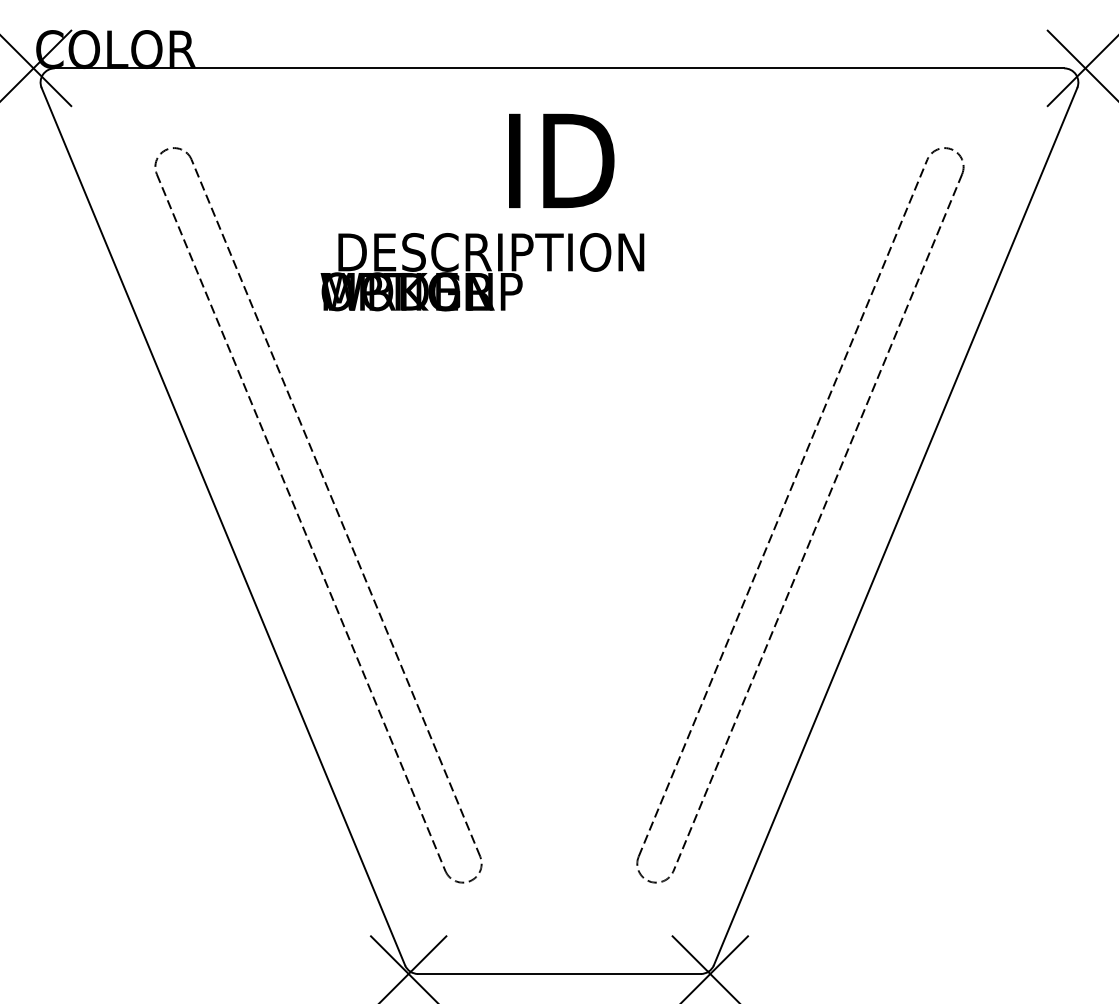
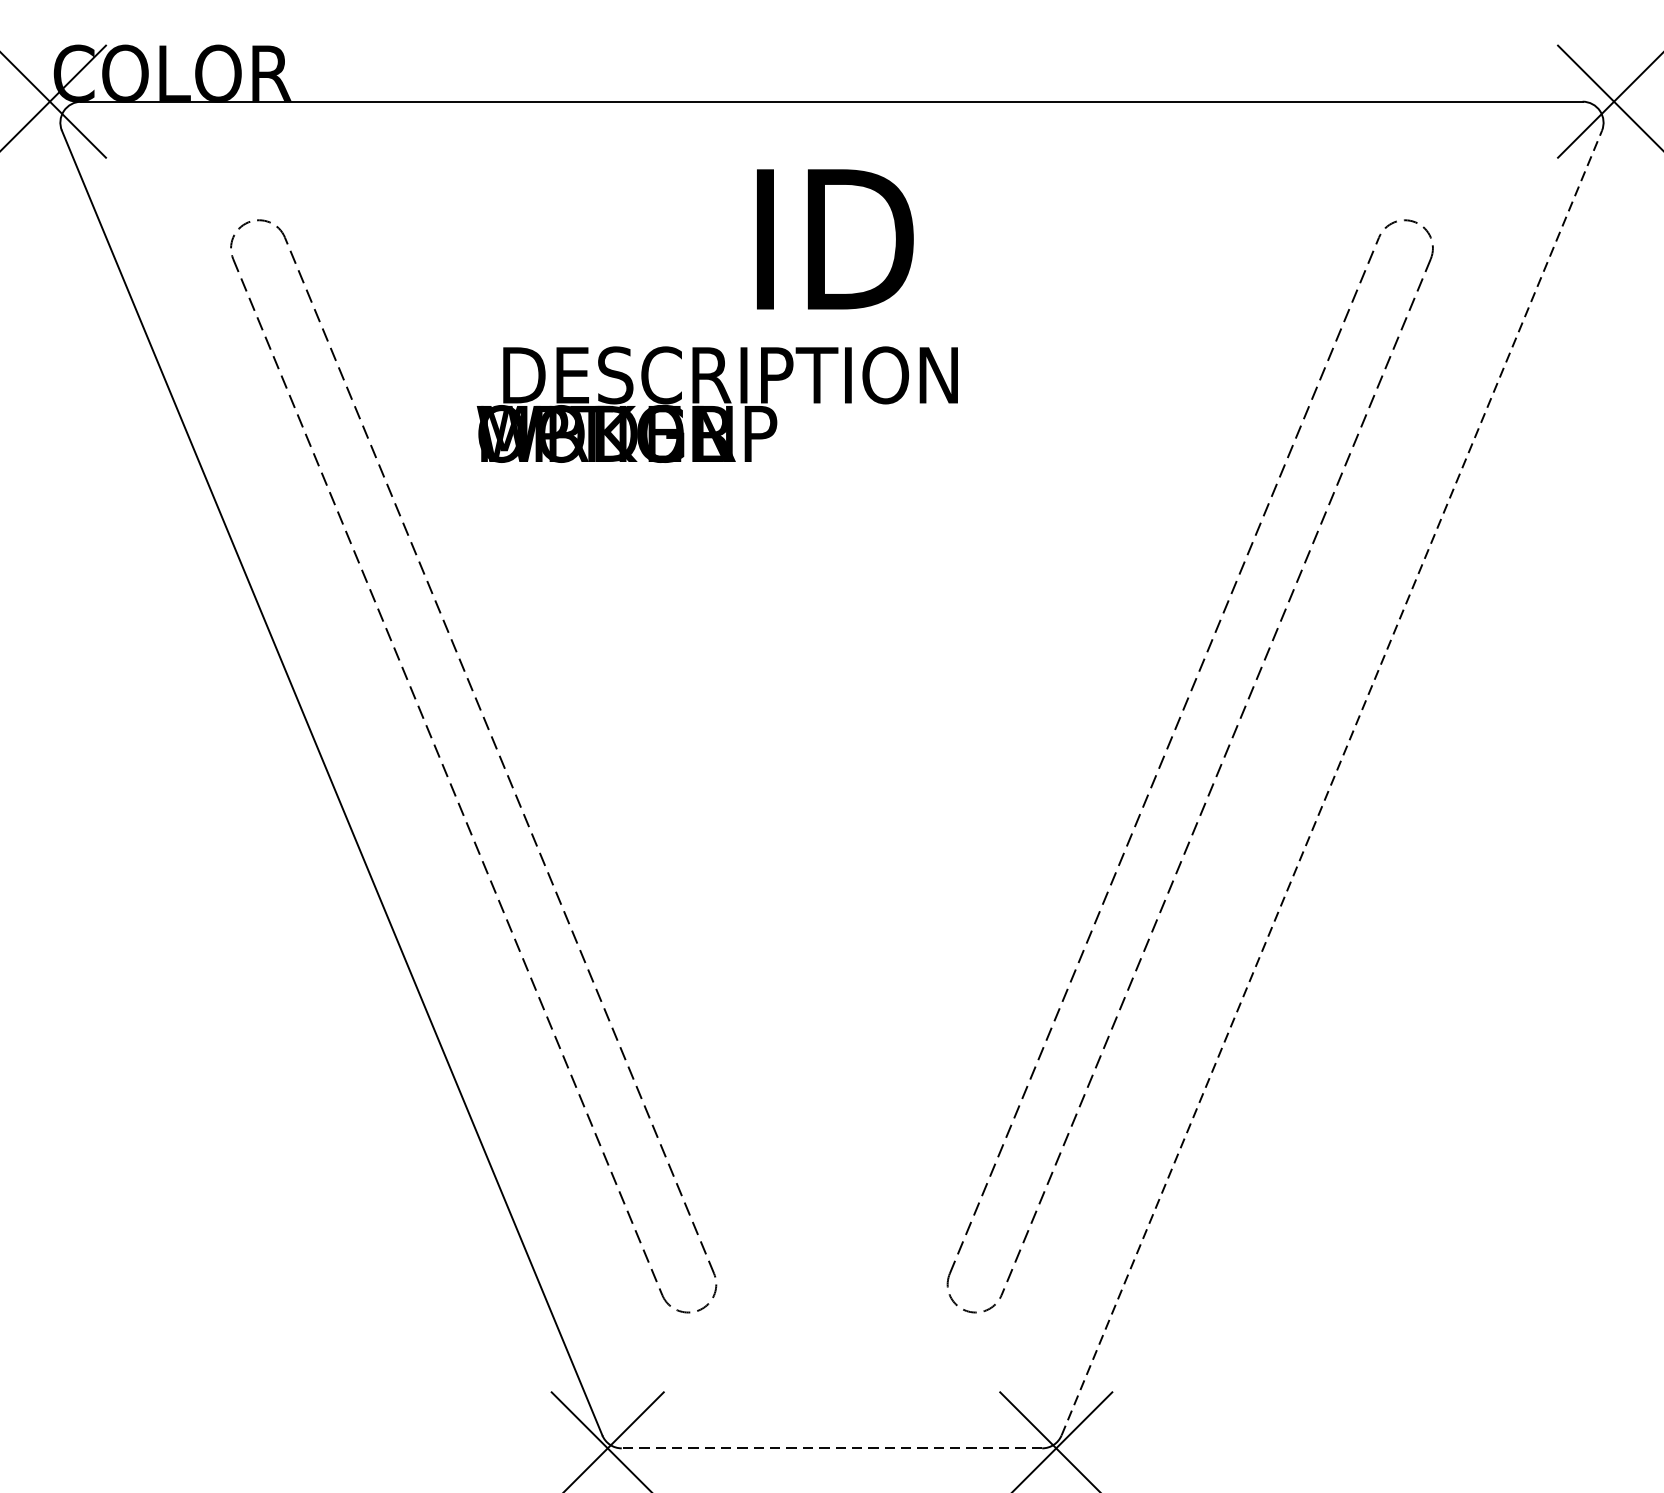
line: (895, 526) -> (1331, 782), solid -> dashed
line: (558, 974) -> (830, 1449), solid -> dashed

